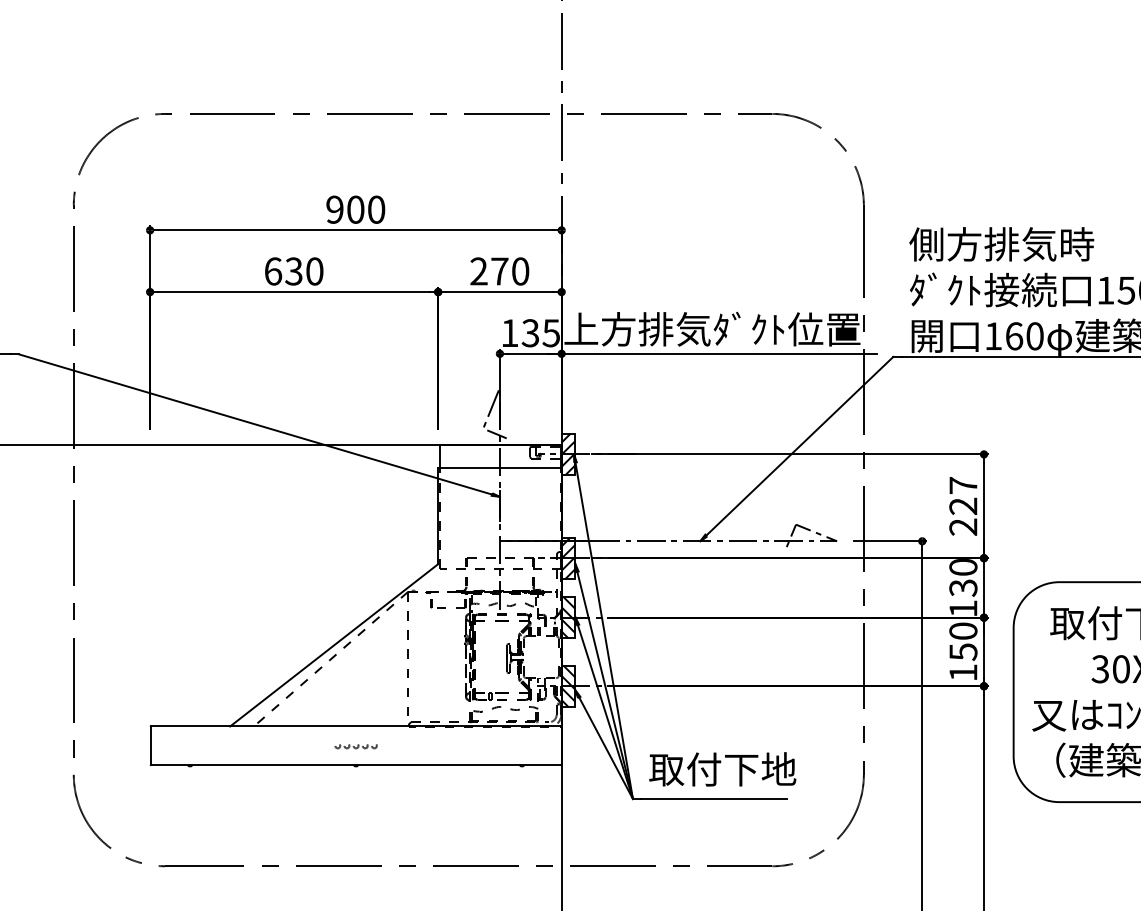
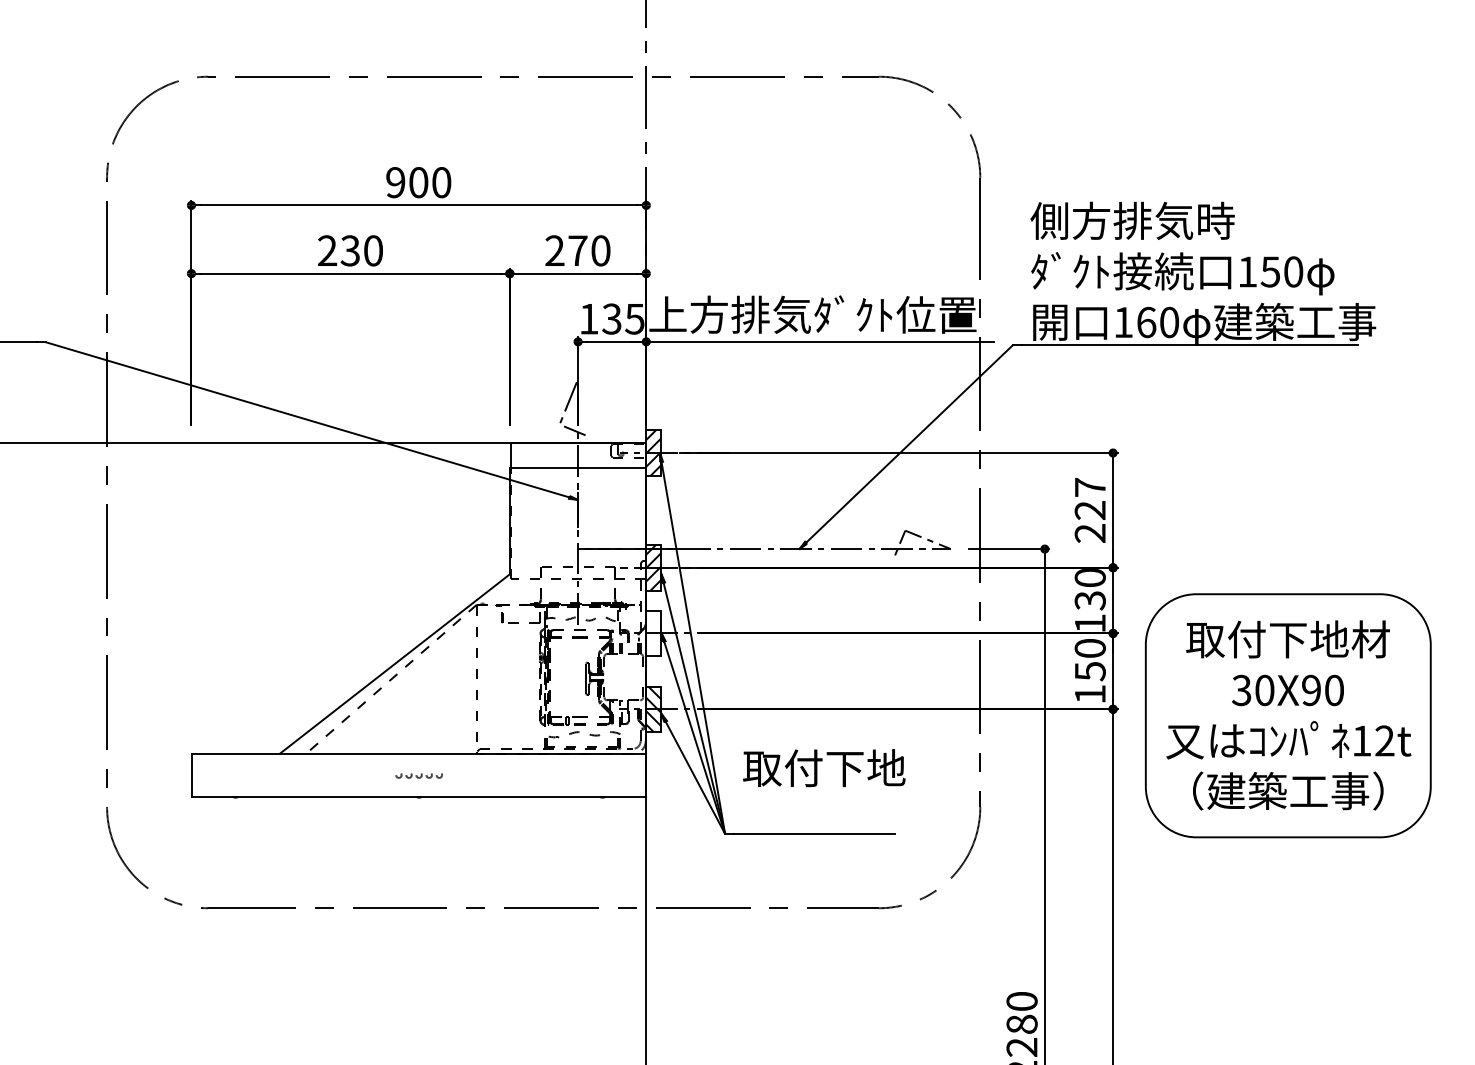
text: (273, 271) -> (327, 250), 630 -> 230
hatch: (568, 617) -> (653, 633), removed
text: (722, 769) -> (824, 768), moved

